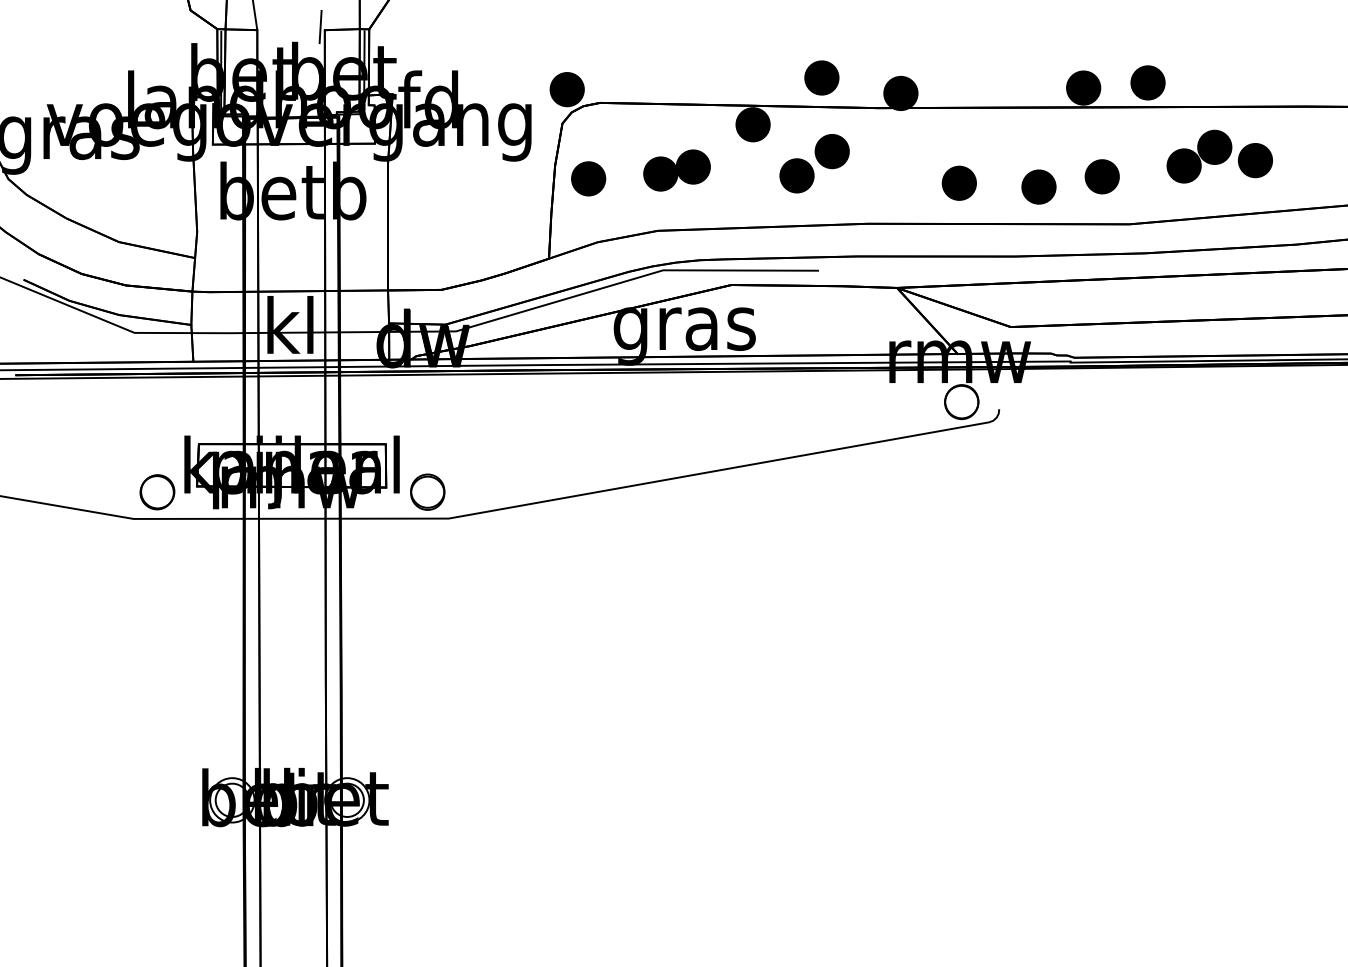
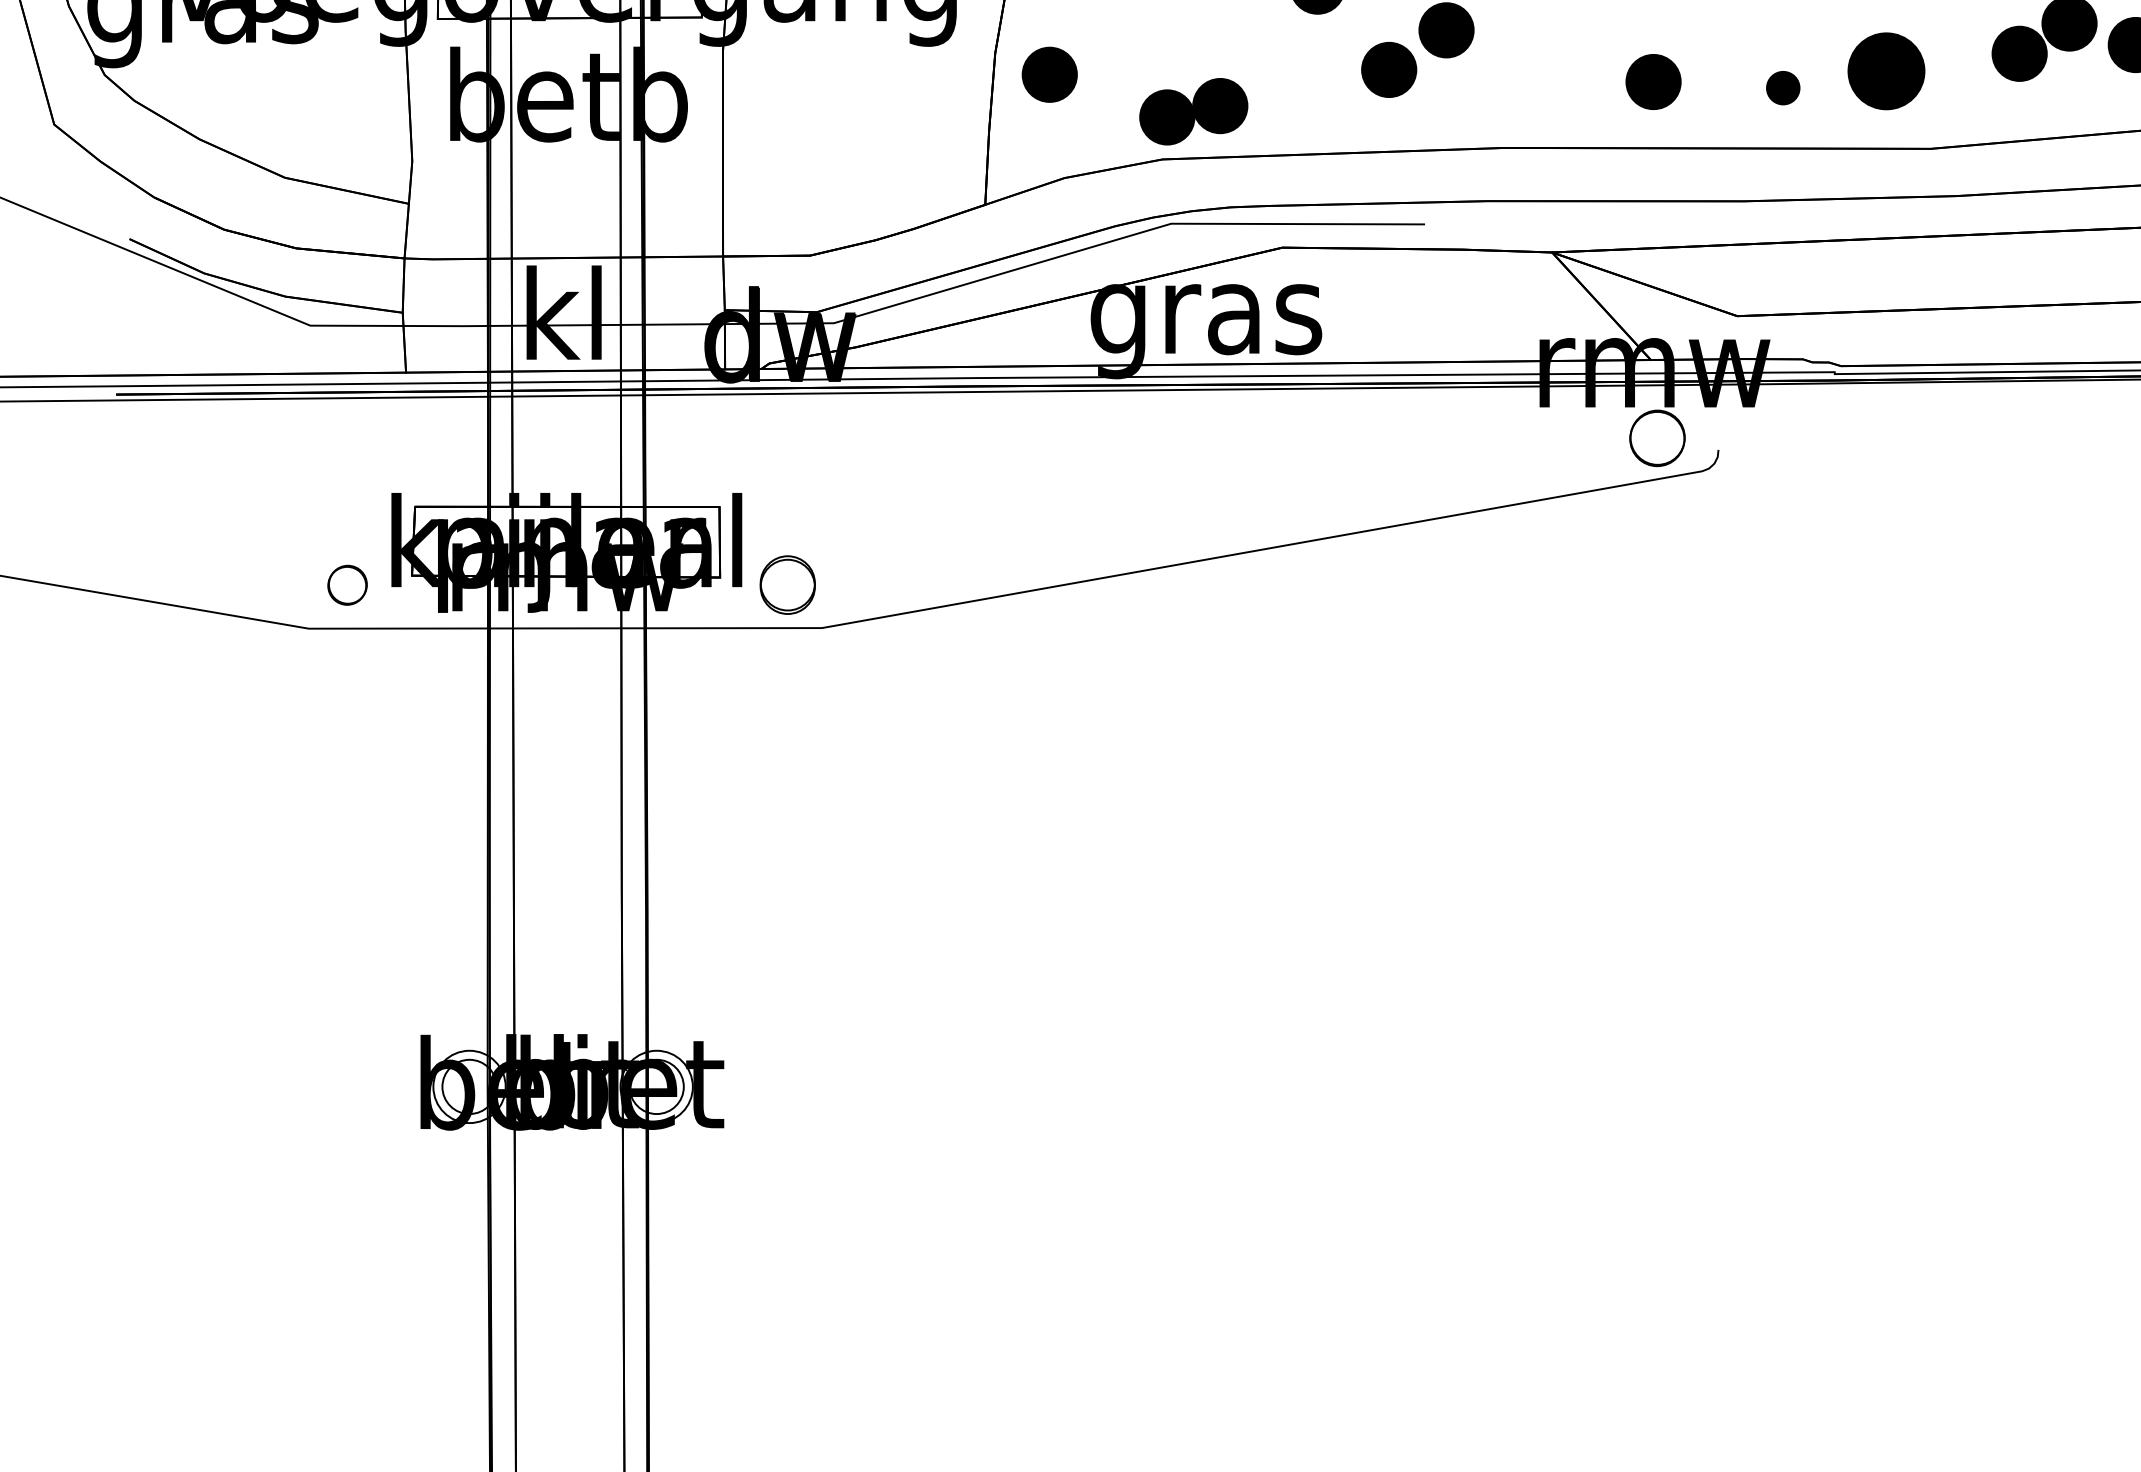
part: (676, 170) -> (1192, 111), moved
part: (1101, 176) -> (1885, 70), size x1.4
part: (1038, 186) -> (1782, 87), size x0.6
part: (157, 492) -> (347, 585), size x0.7

